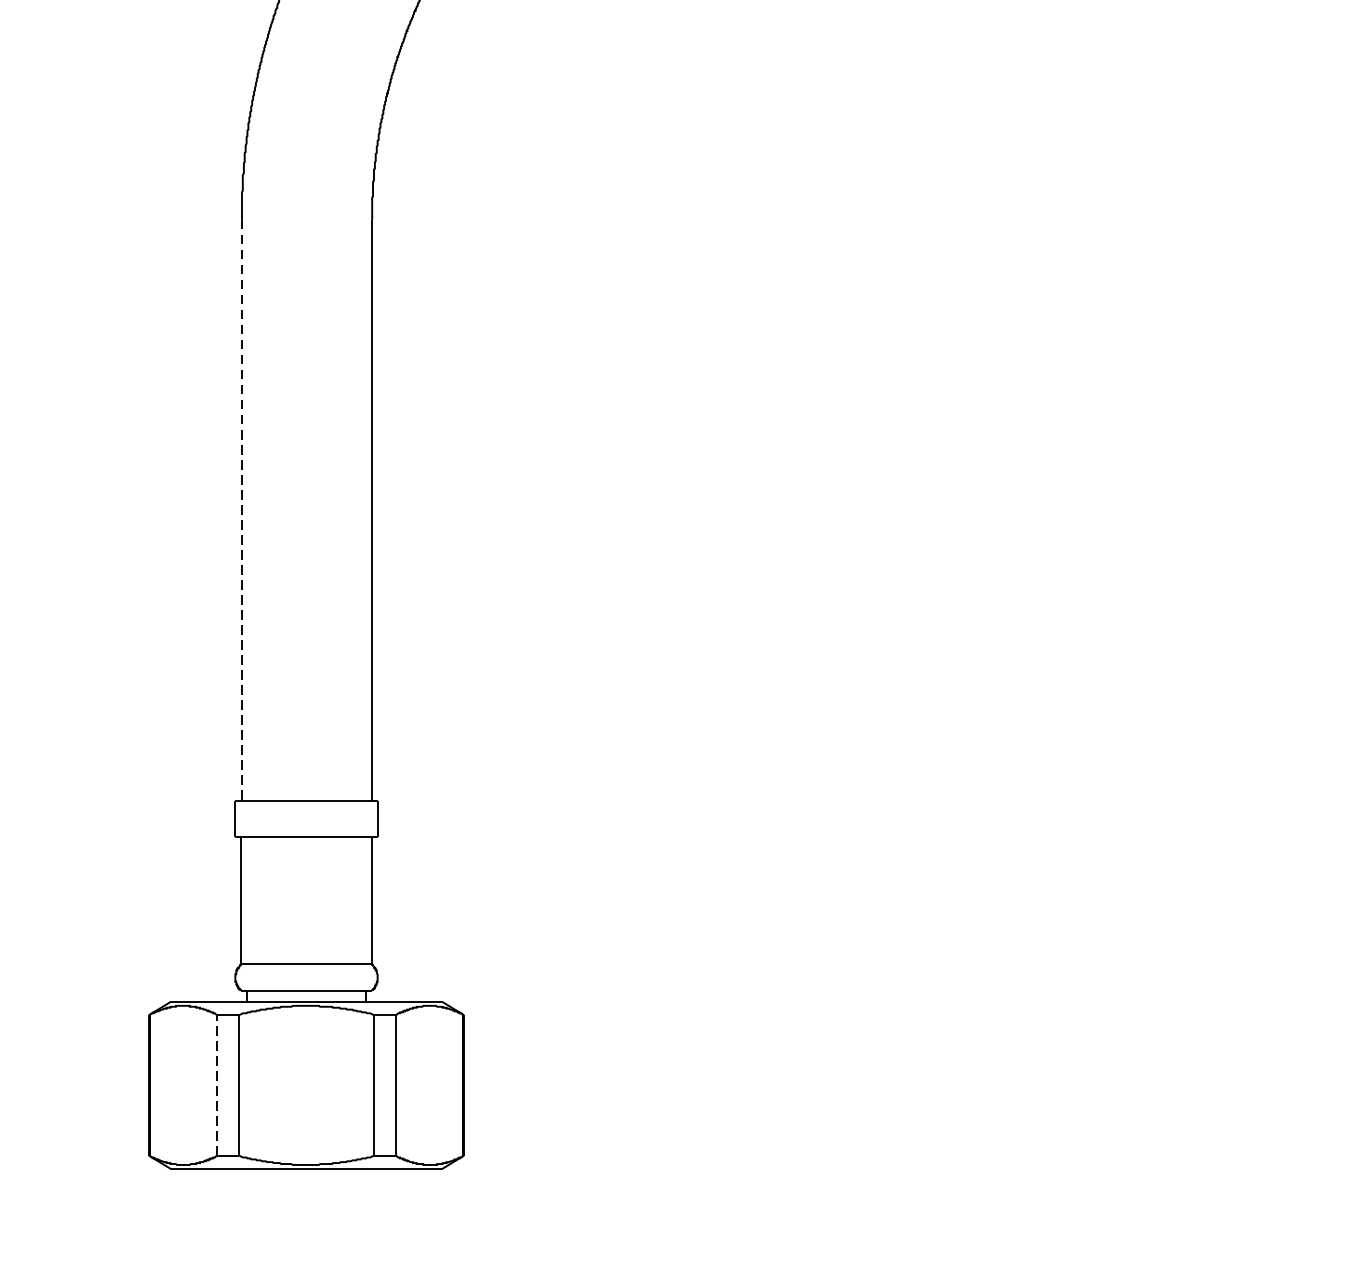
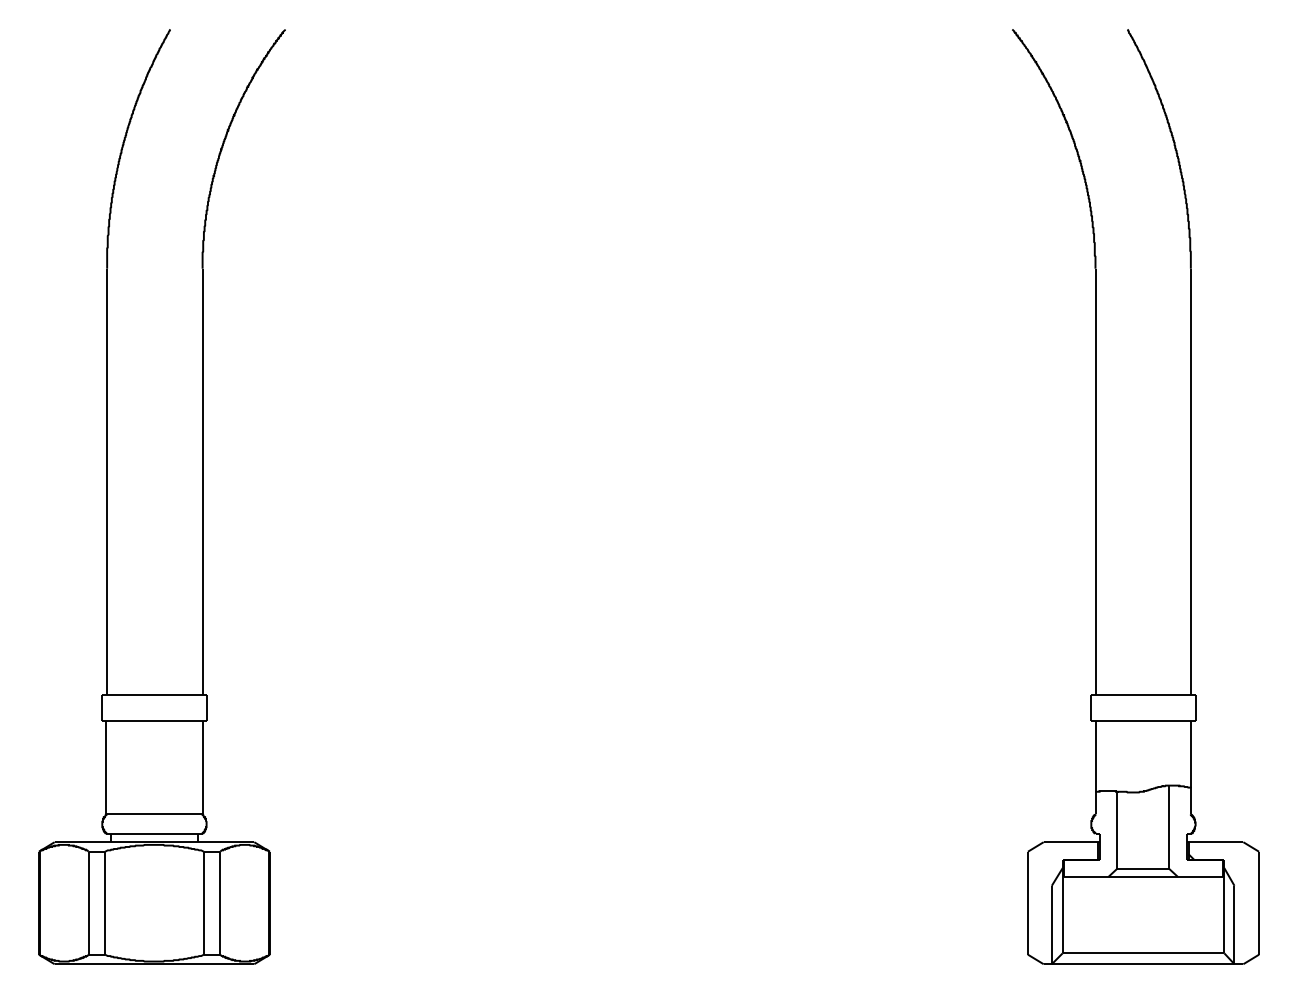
line: (242, 511) -> (107, 482), dashed -> solid
line: (216, 1084) -> (88, 902), dashed -> solid

